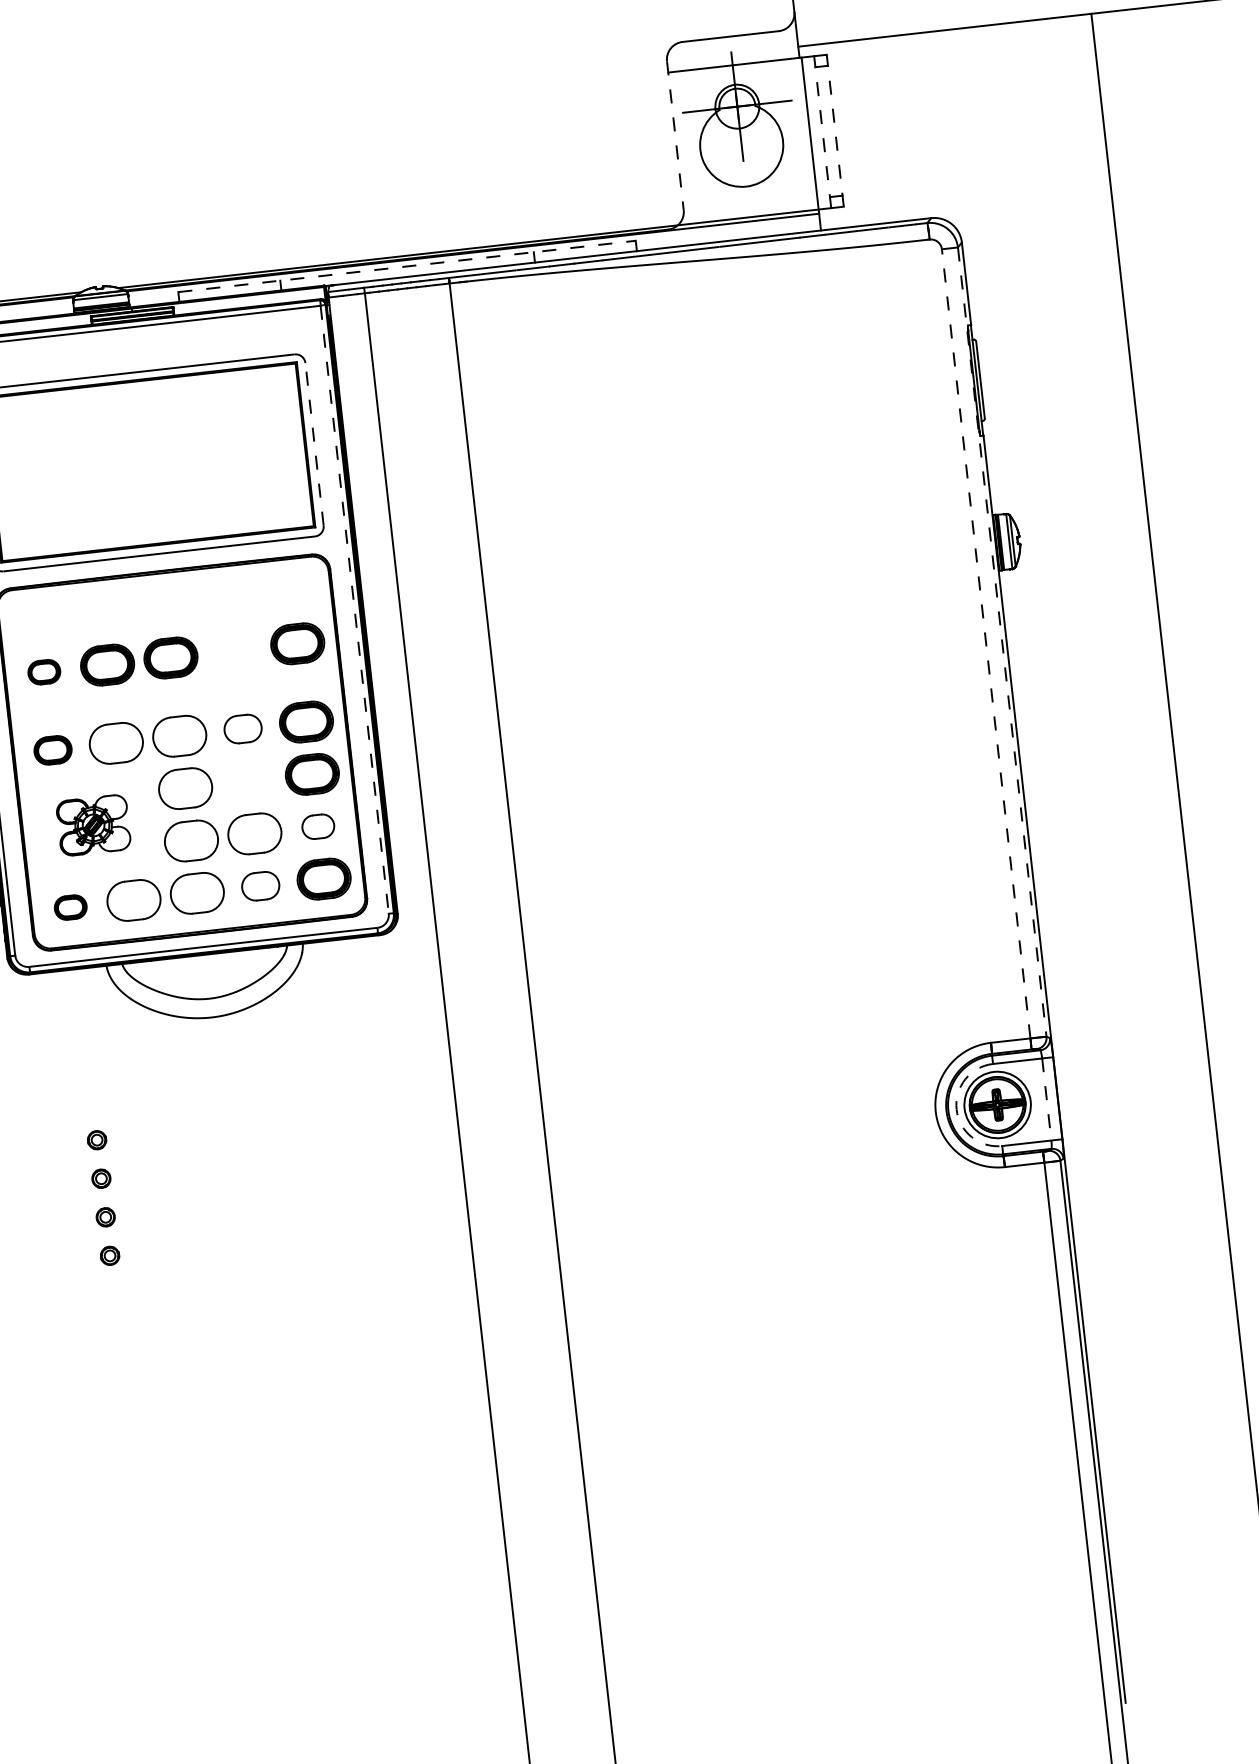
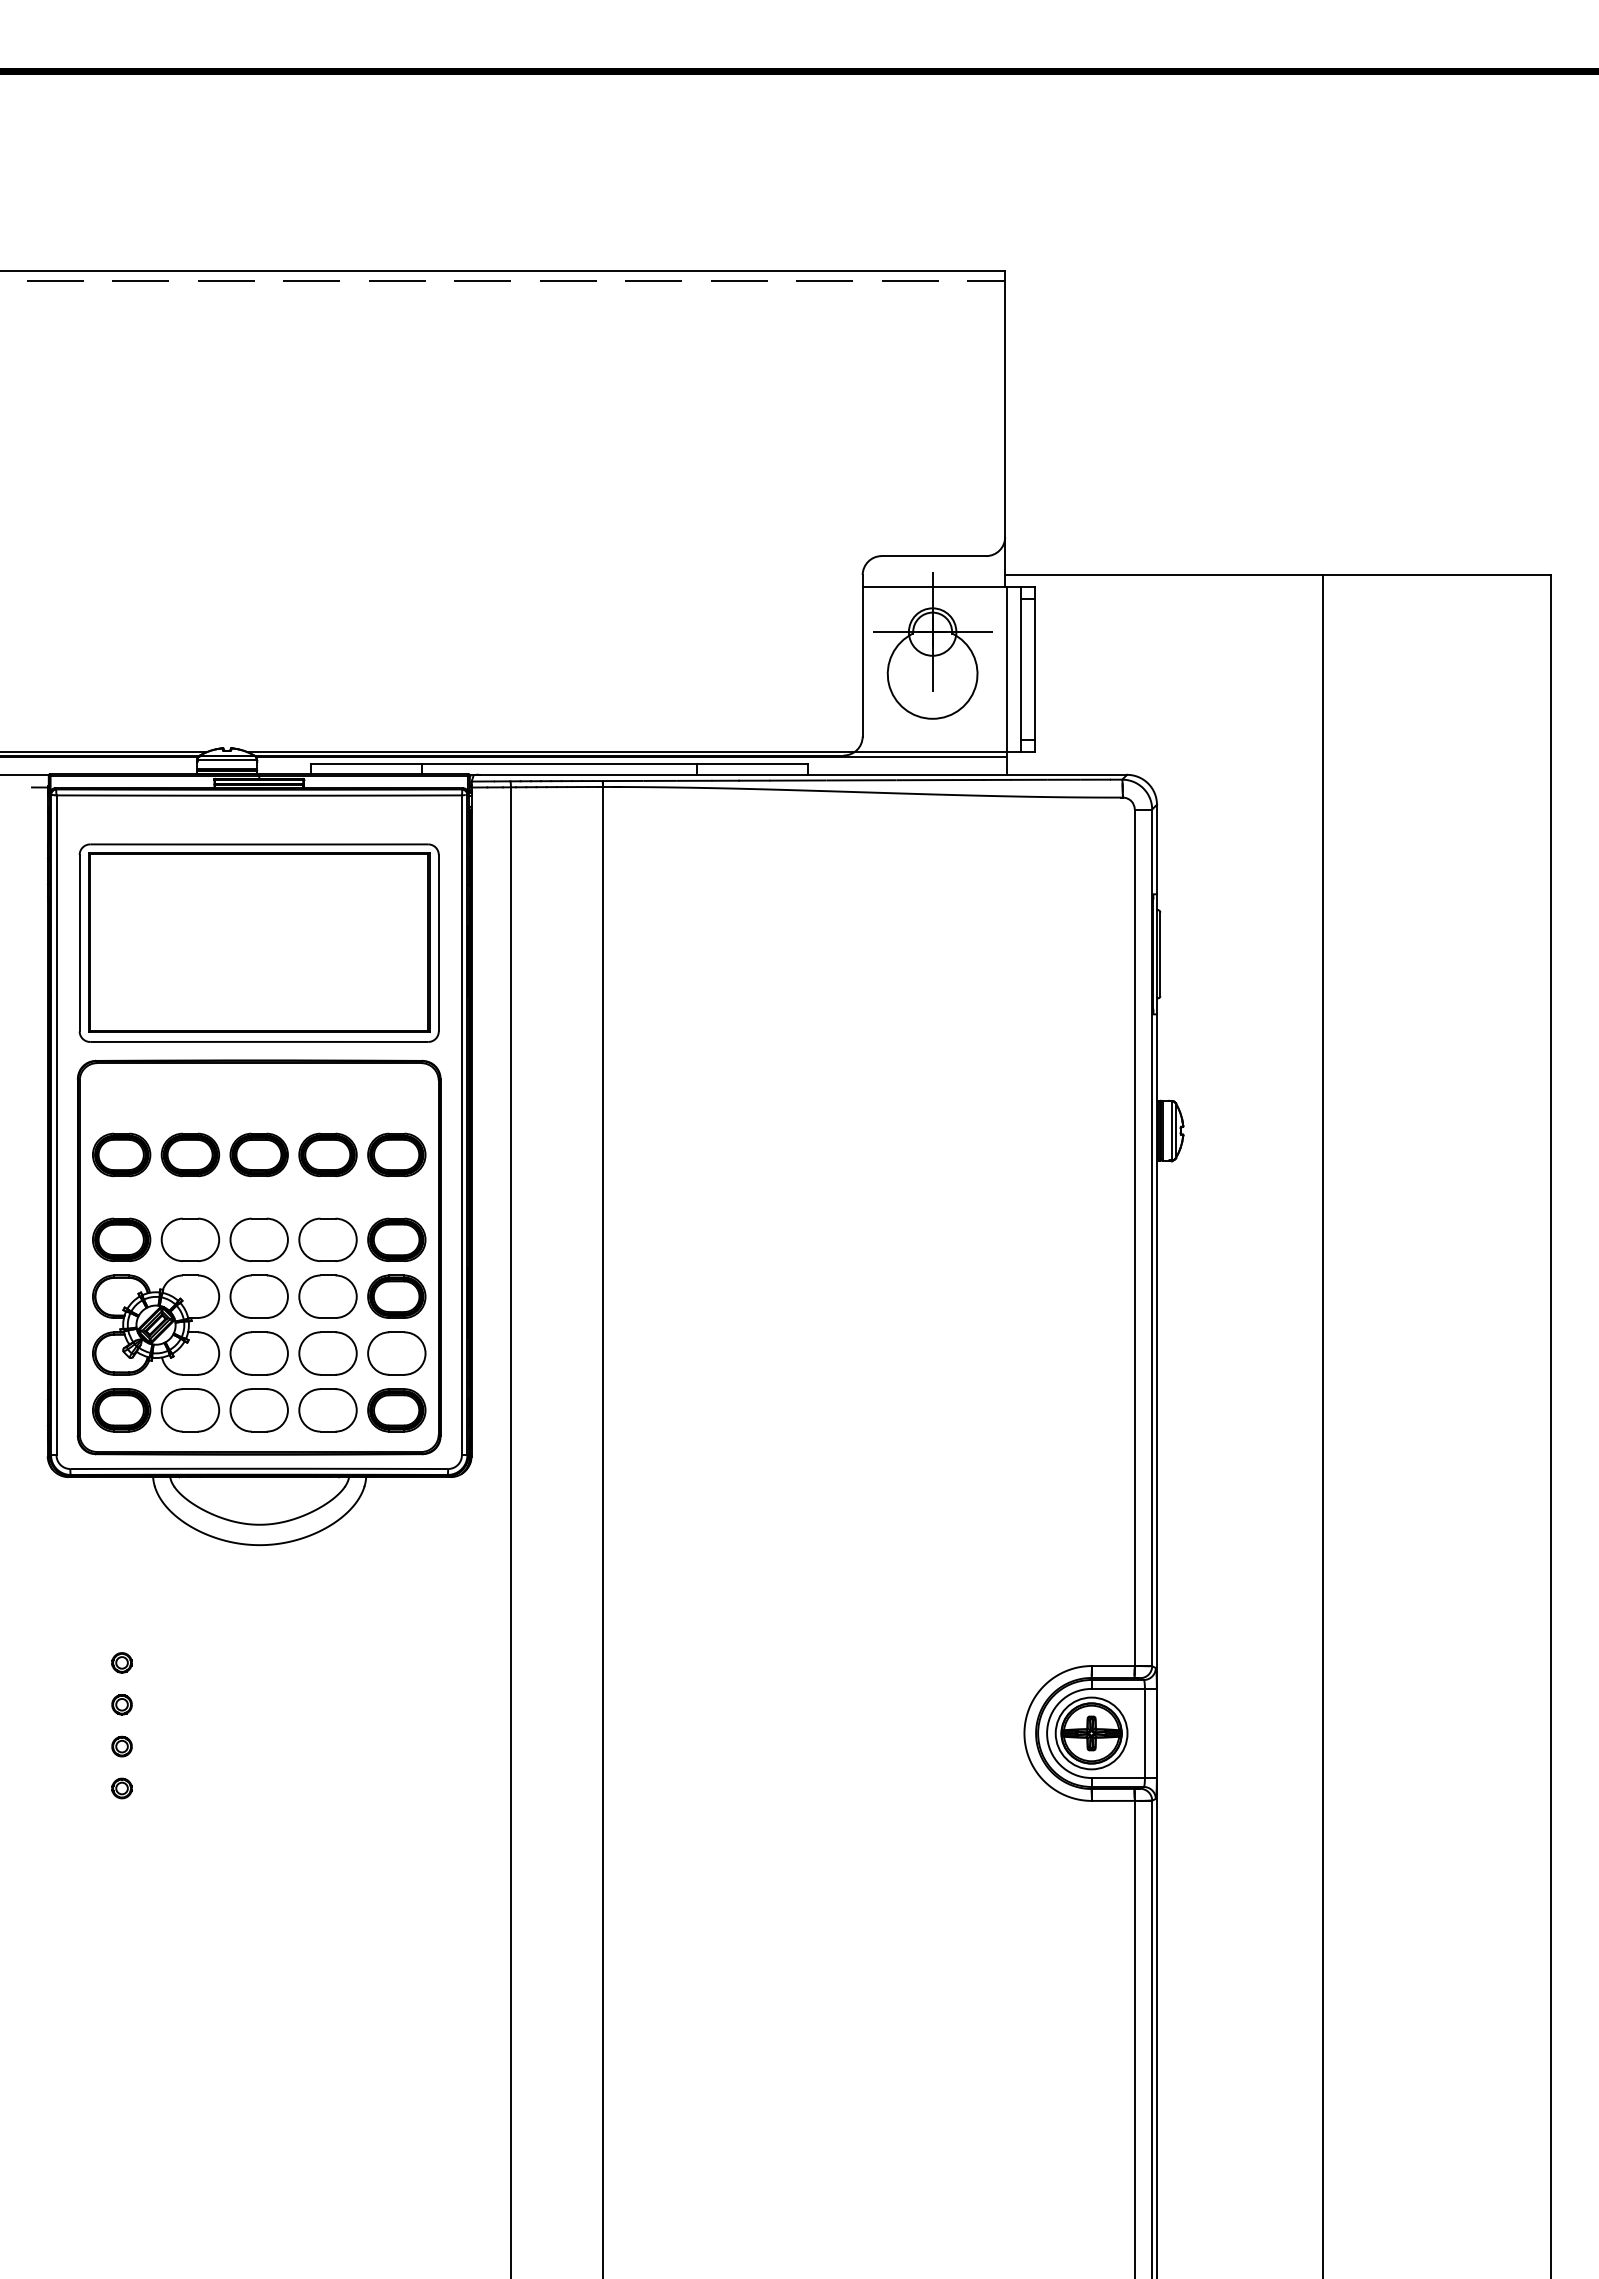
line: (835, 130) -> (1034, 669), dashed -> solid
line: (823, 131) -> (1021, 669), dashed -> solid
line: (675, 135) -> (862, 655), dashed -> solid
line: (407, 266) -> (559, 763), dashed -> solid
line: (314, 443) -> (438, 942), dashed -> solid
line: (354, 609) -> (461, 1125), dashed -> solid
line: (1002, 642) -> (1152, 1238), dashed -> solid
line: (985, 643) -> (1134, 1237), dashed -> solid
part: (233, 650) -> (327, 1154), added
part: (44, 671) -> (121, 1154), size x1.67
part: (242, 728) -> (327, 1239), size x1.43
part: (52, 750) -> (121, 1239), size x1.43
part: (248, 781) -> (327, 1296), added
part: (93, 824) -> (156, 1324), size x1.67
part: (317, 826) -> (396, 1353), size x1.67
part: (260, 886) -> (327, 1410), size x1.43
part: (70, 907) -> (121, 1410), size x1.67
line: (1046, 1099) -> (1144, 1733), dashed -> solid
arc: (957, 1109) -> (1047, 1733), dashed -> solid

